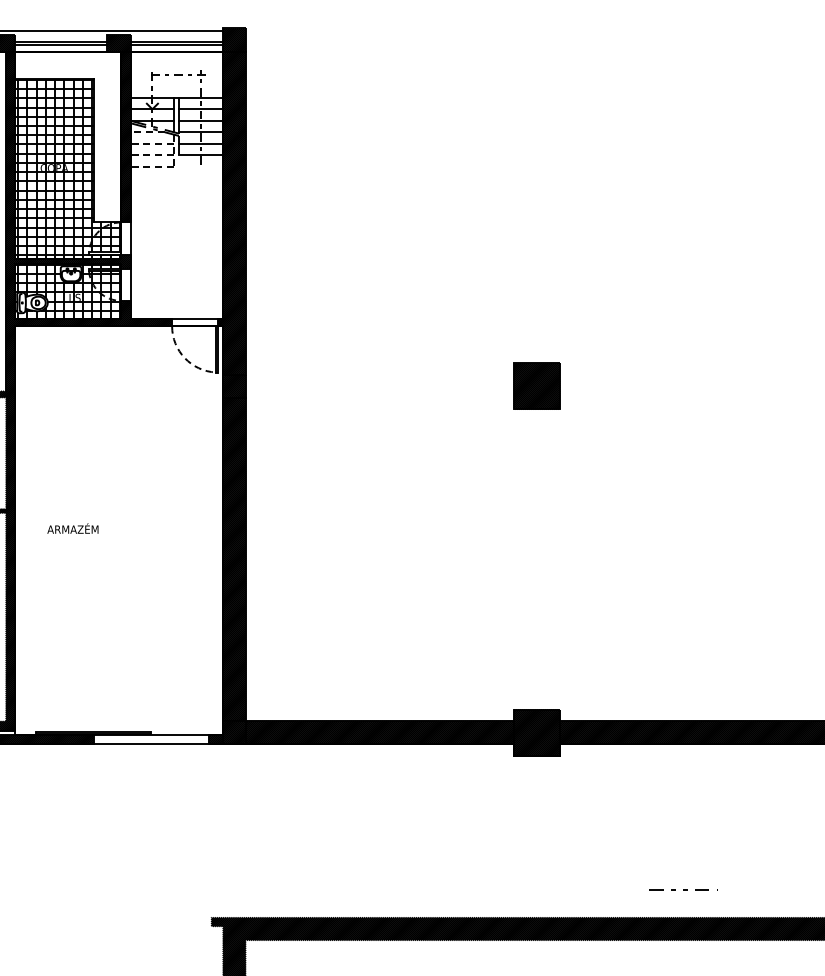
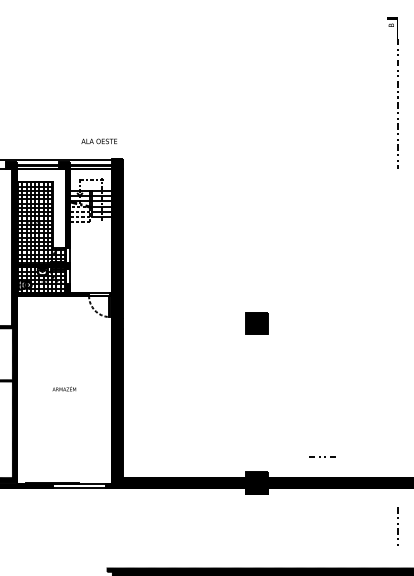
text: (73, 527) -> (64, 388), moved
line: (674, 888) -> (320, 456), moved

